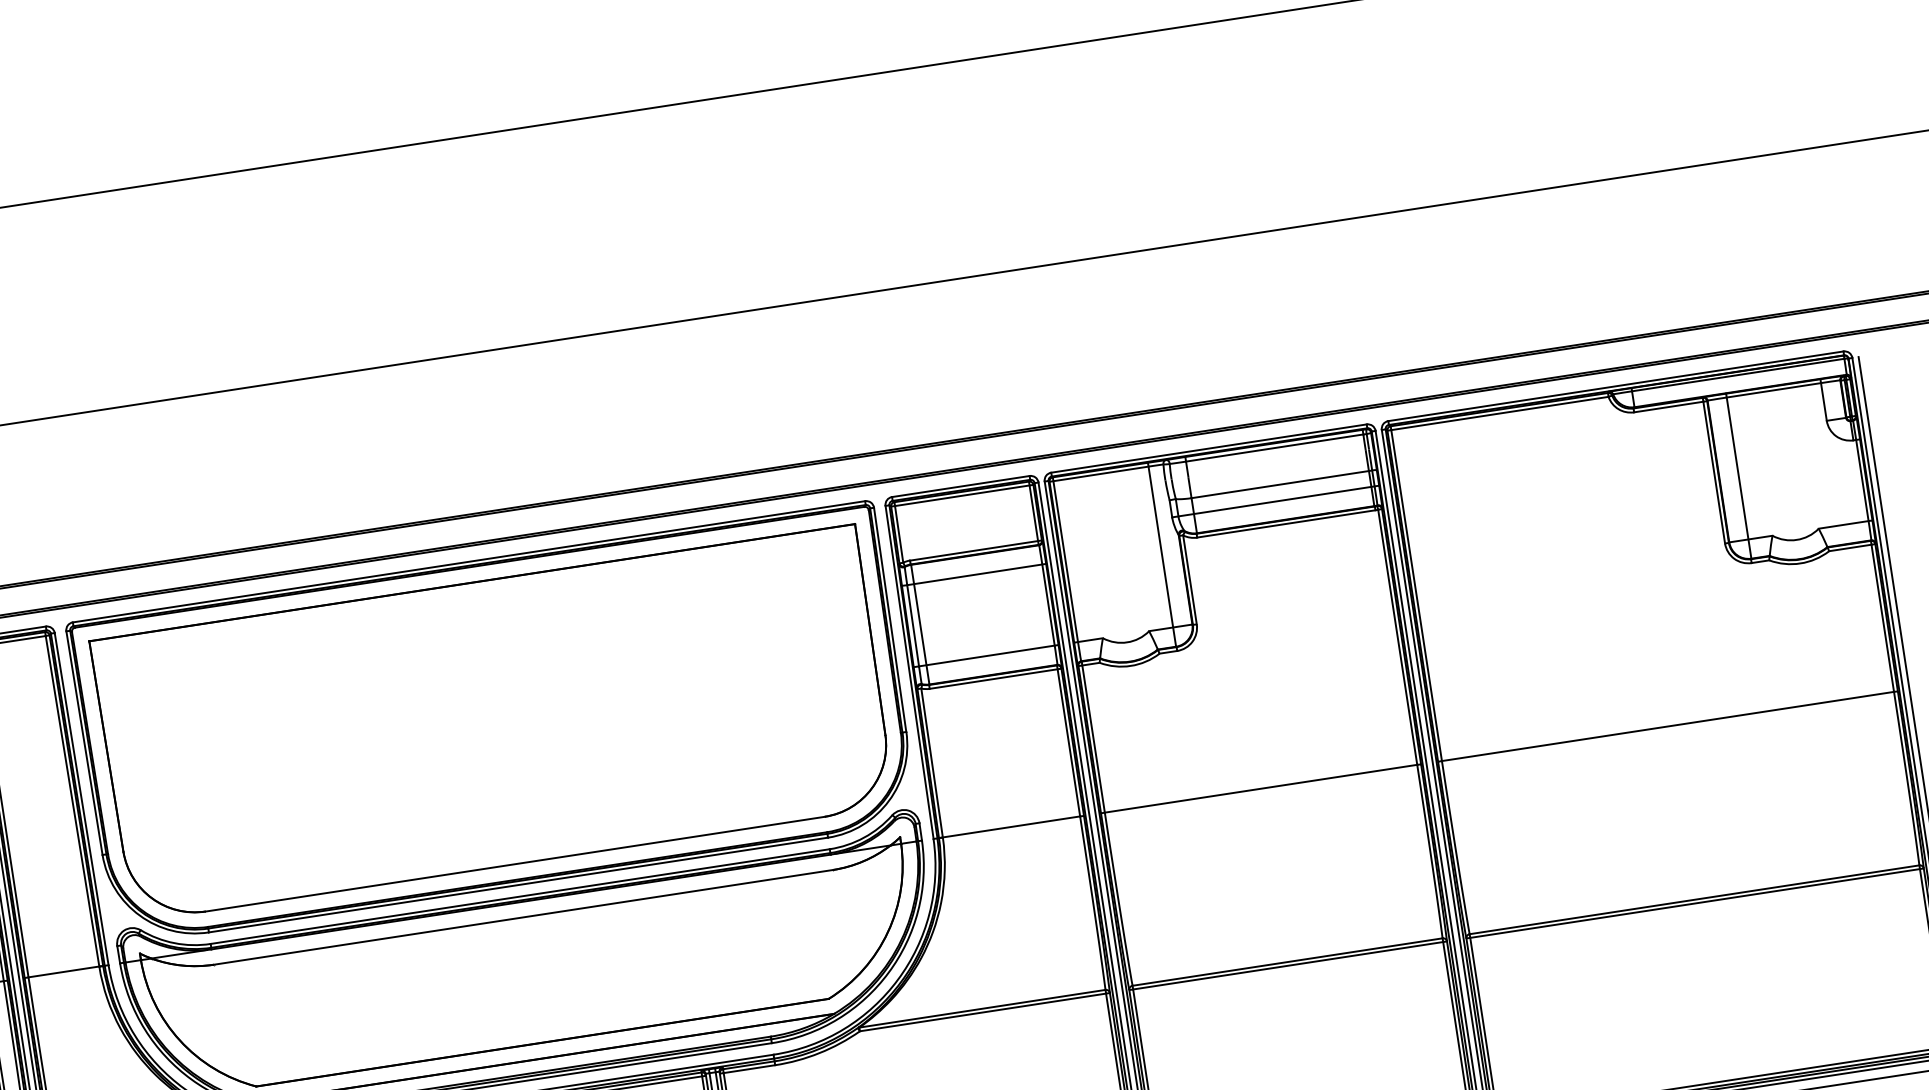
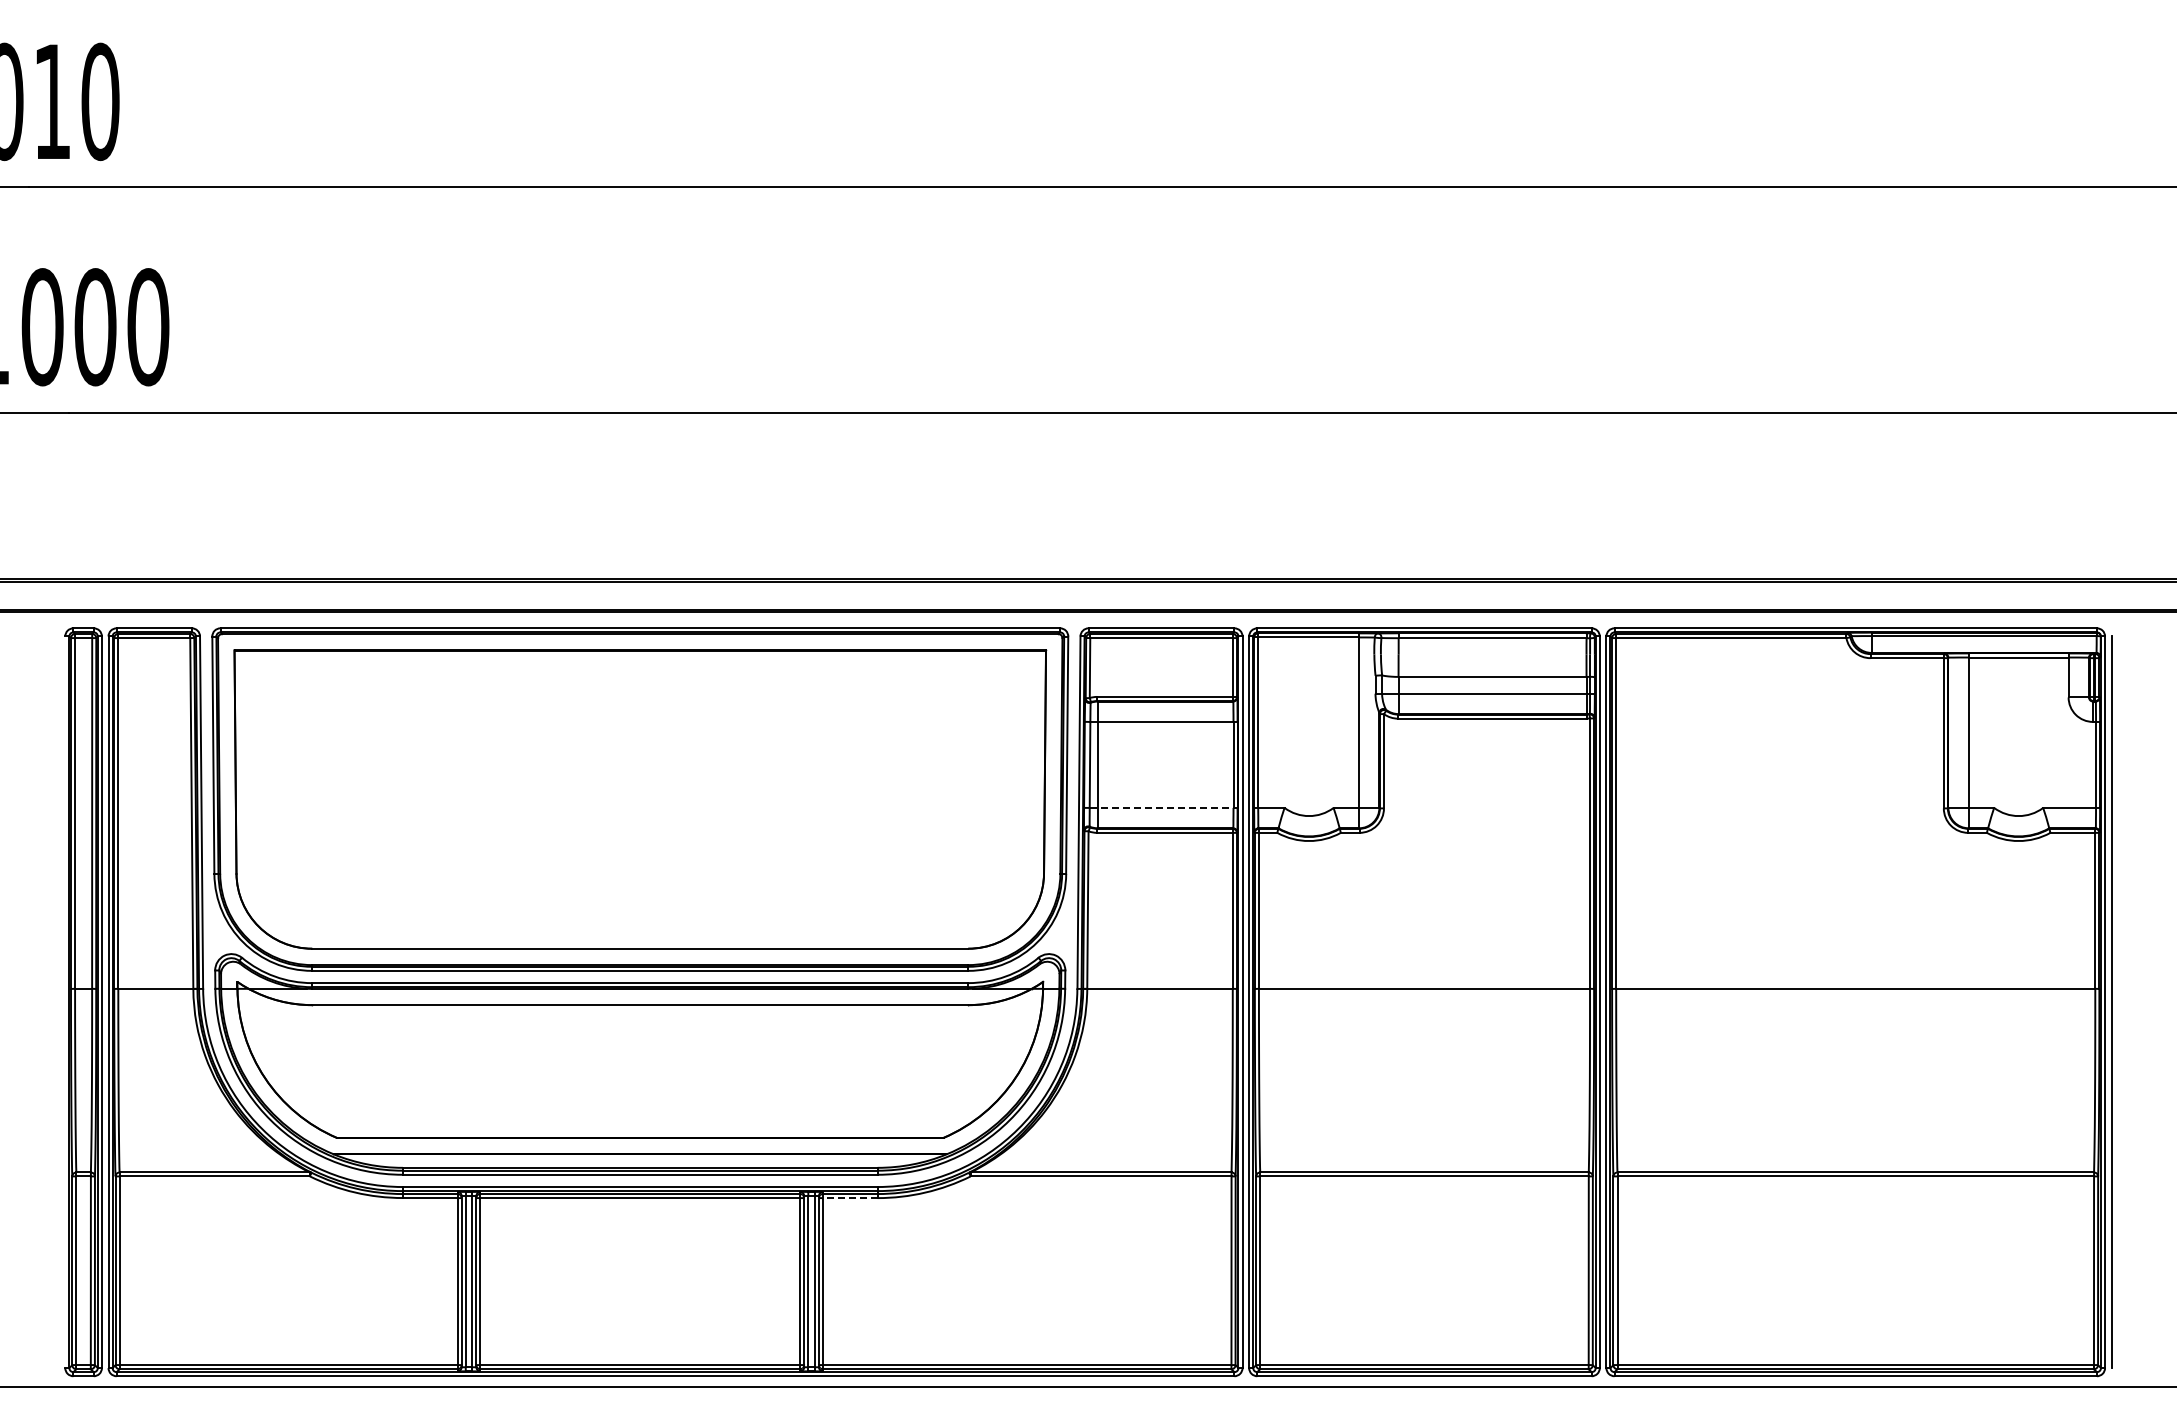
line: (988, 655) -> (1163, 807), solid -> dashed
line: (748, 1069) -> (849, 1198), solid -> dashed

